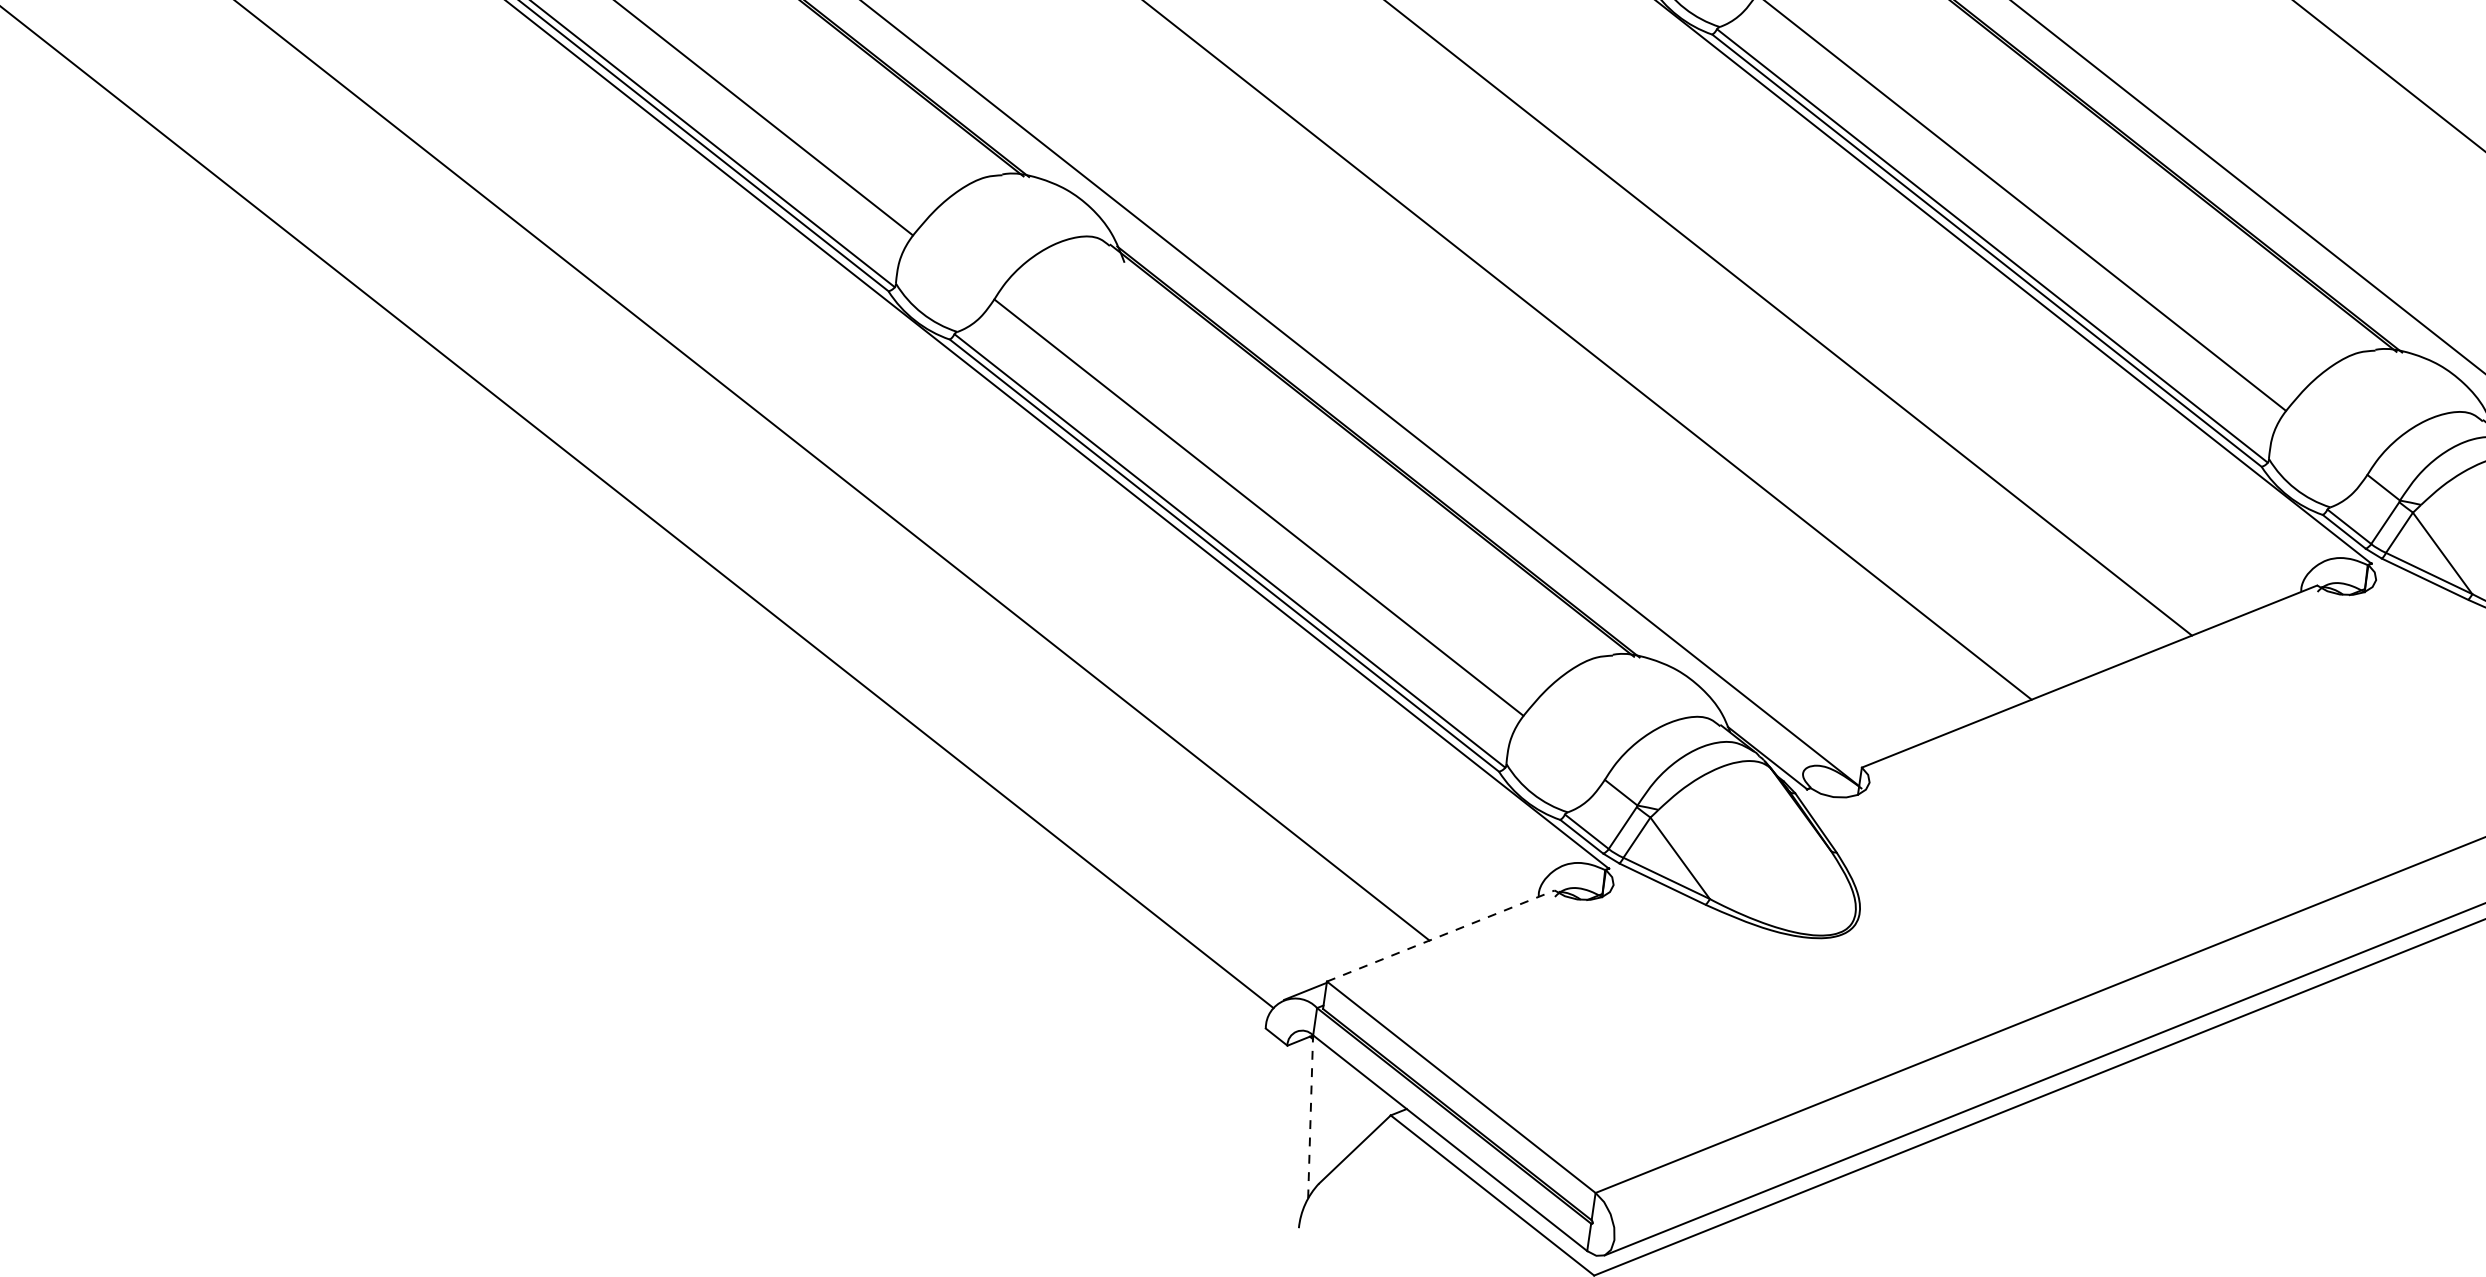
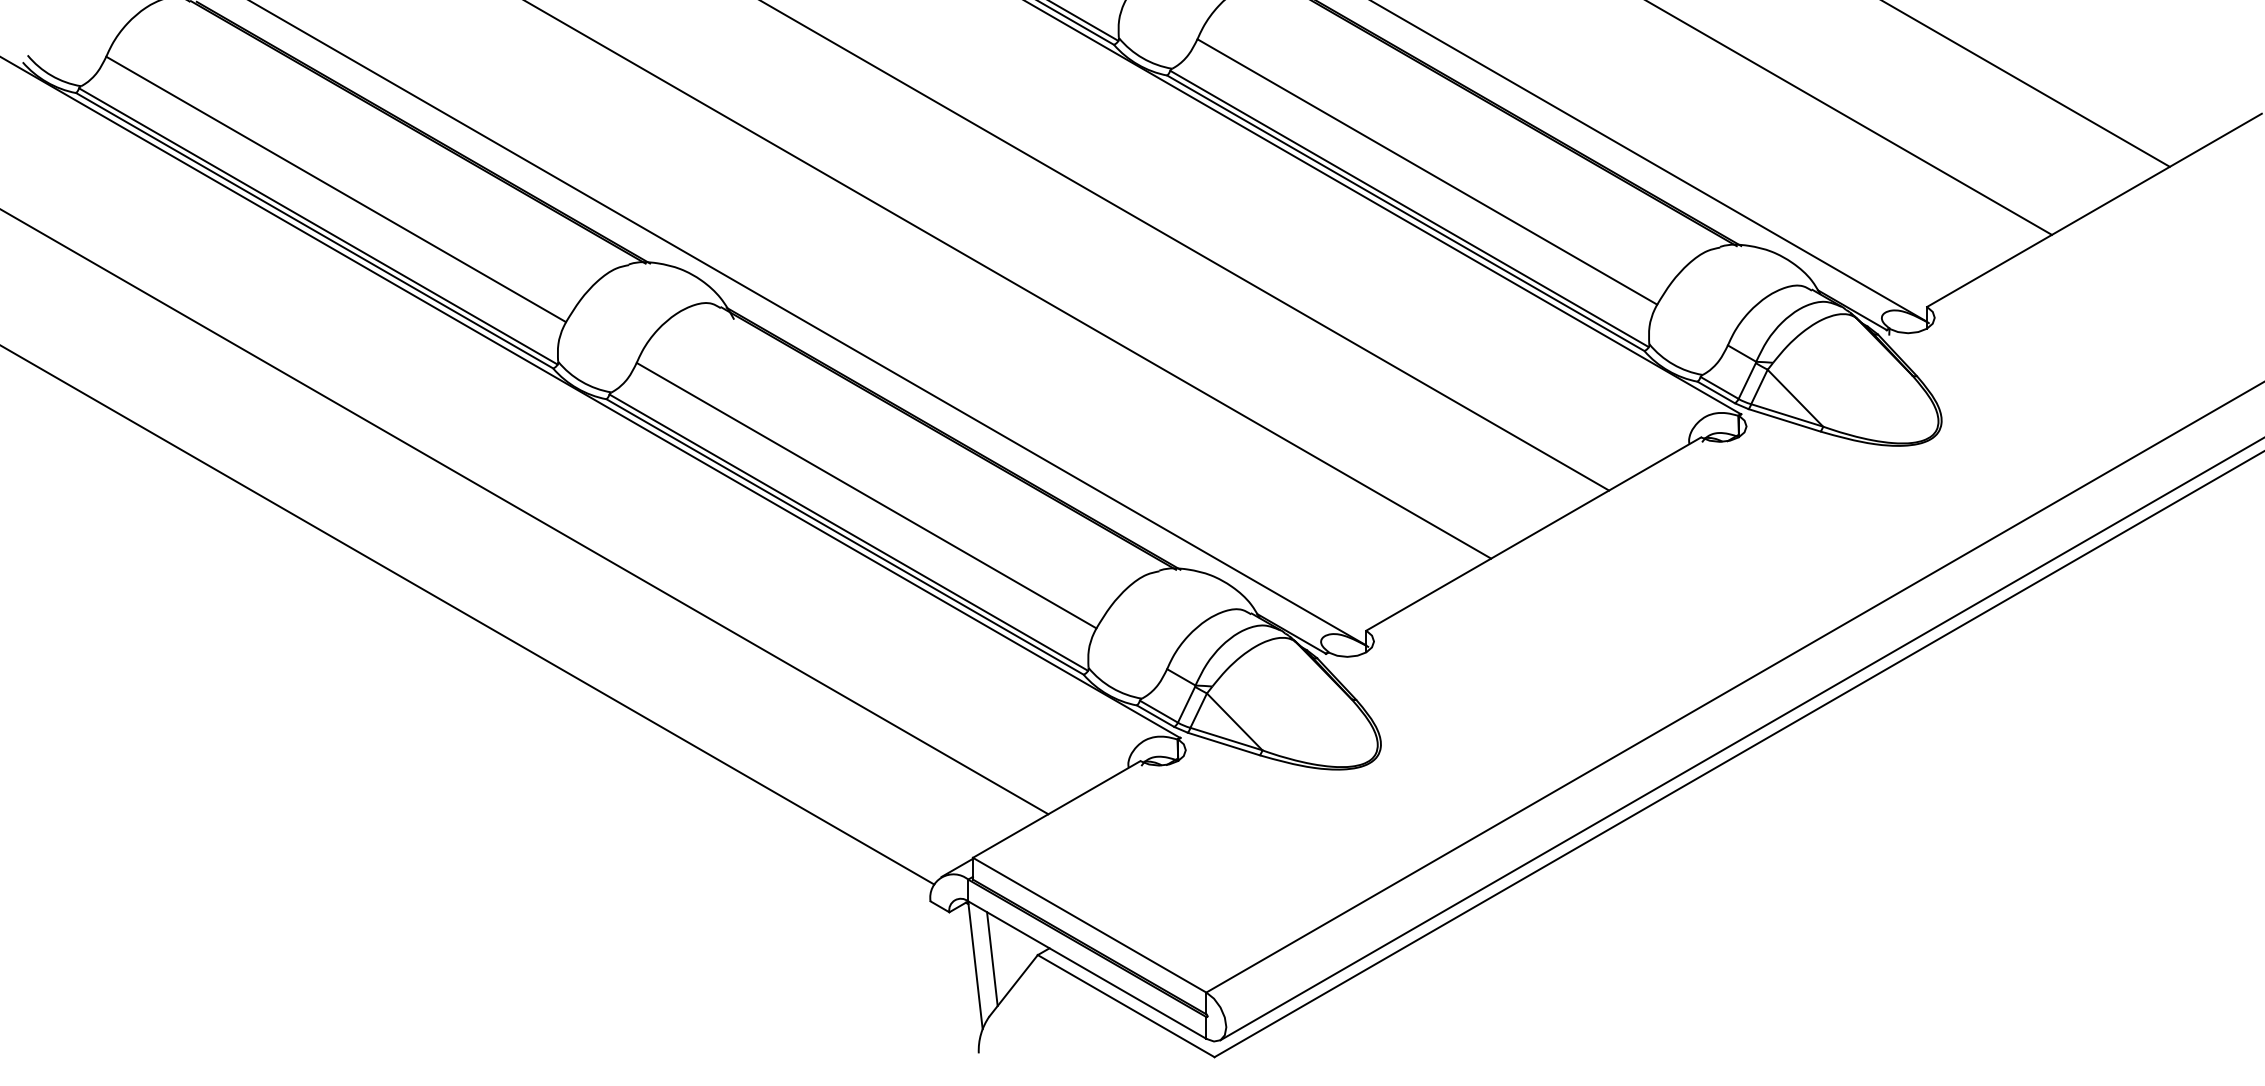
line: (1440, 936) -> (1056, 809), dashed -> solid
line: (1333, 1112) -> (992, 959), added
line: (1310, 1115) -> (975, 964), dashed -> solid

